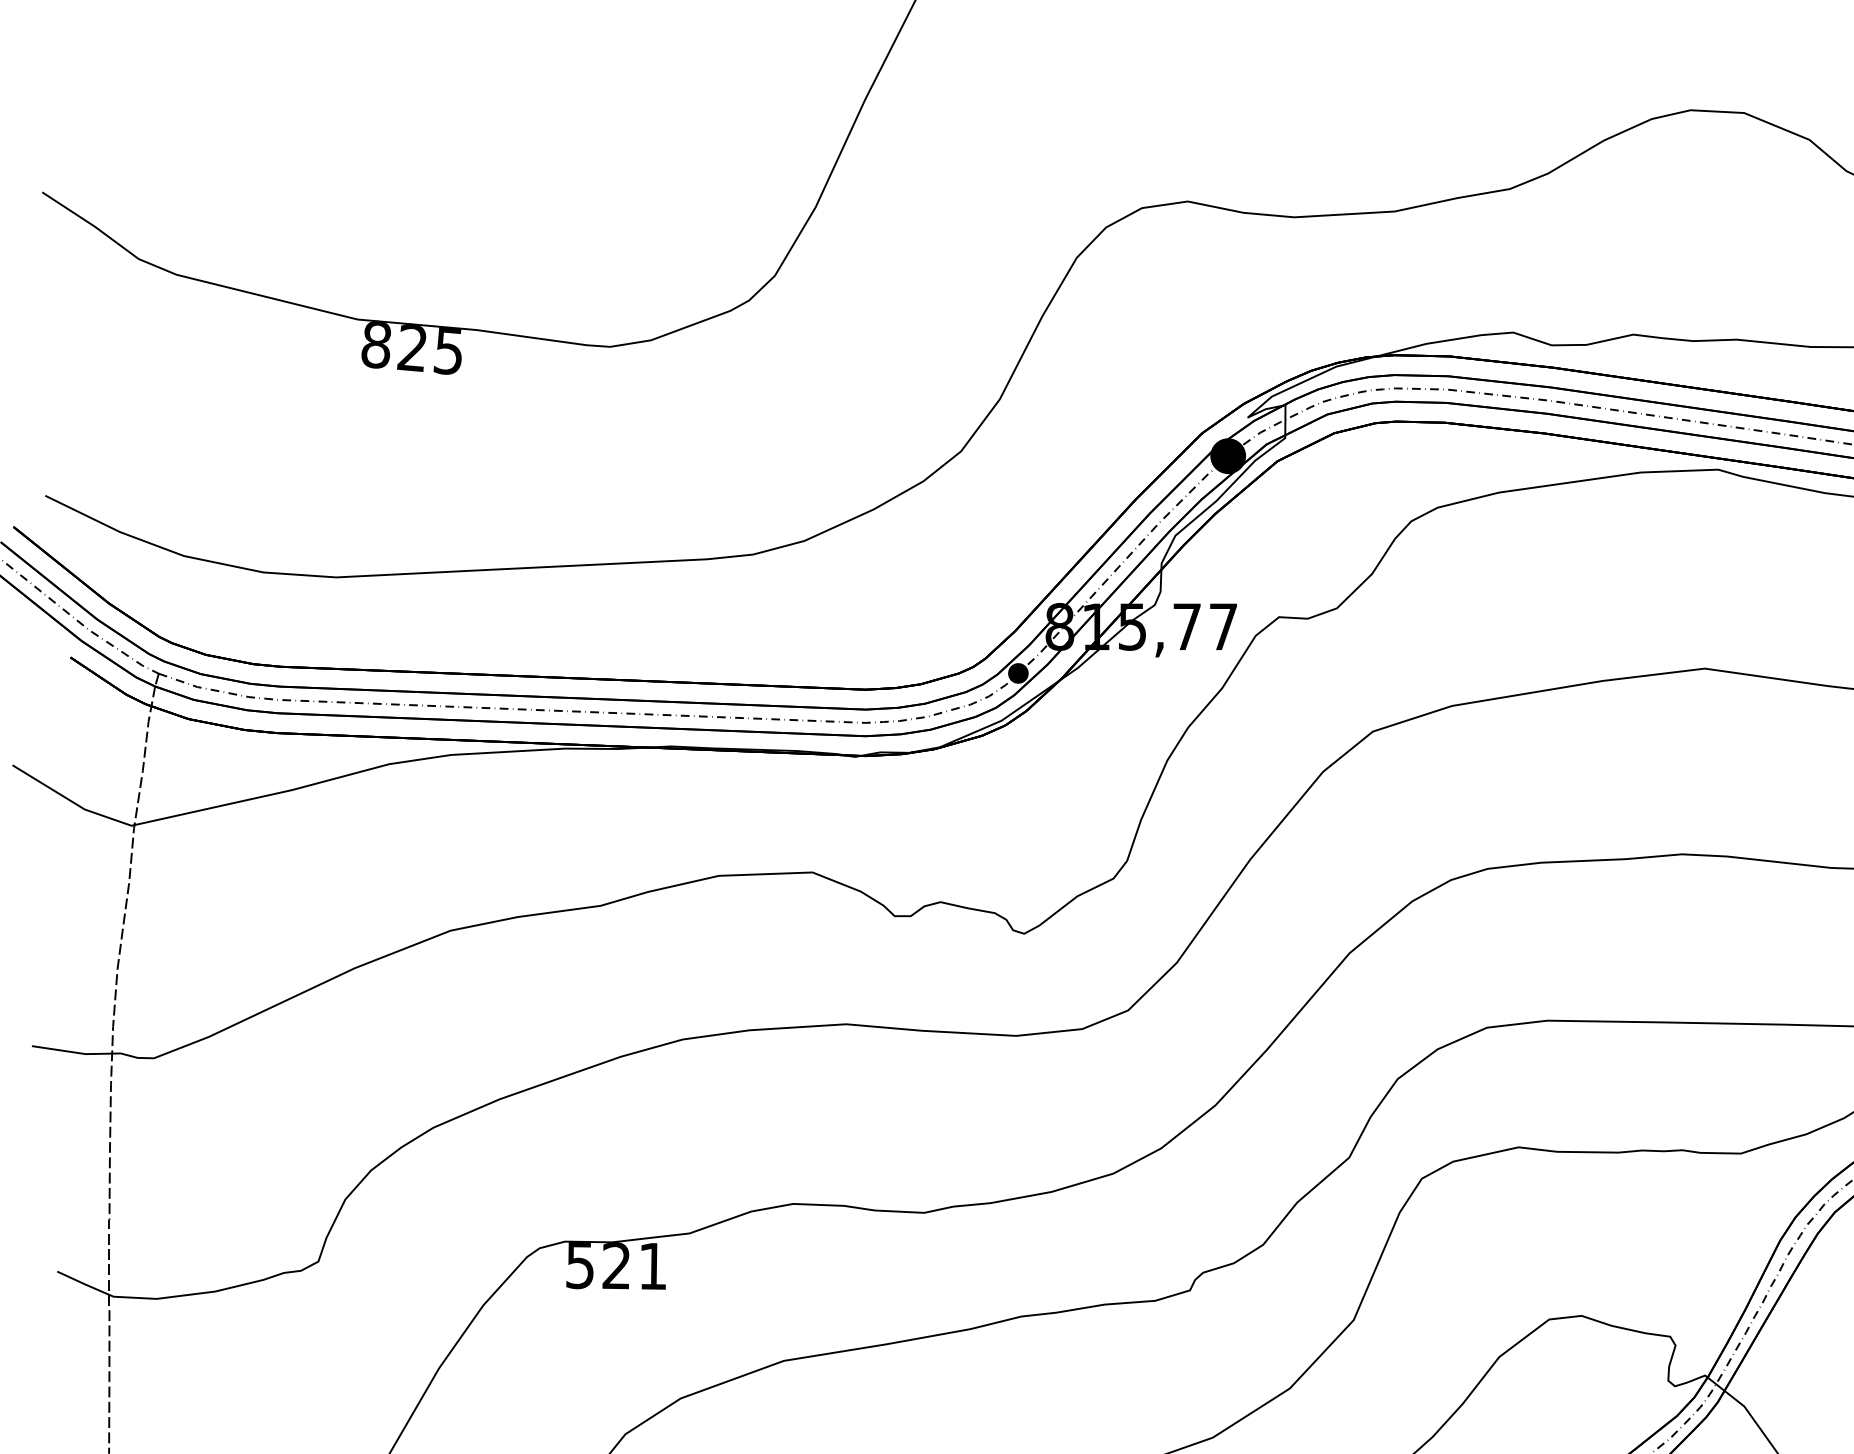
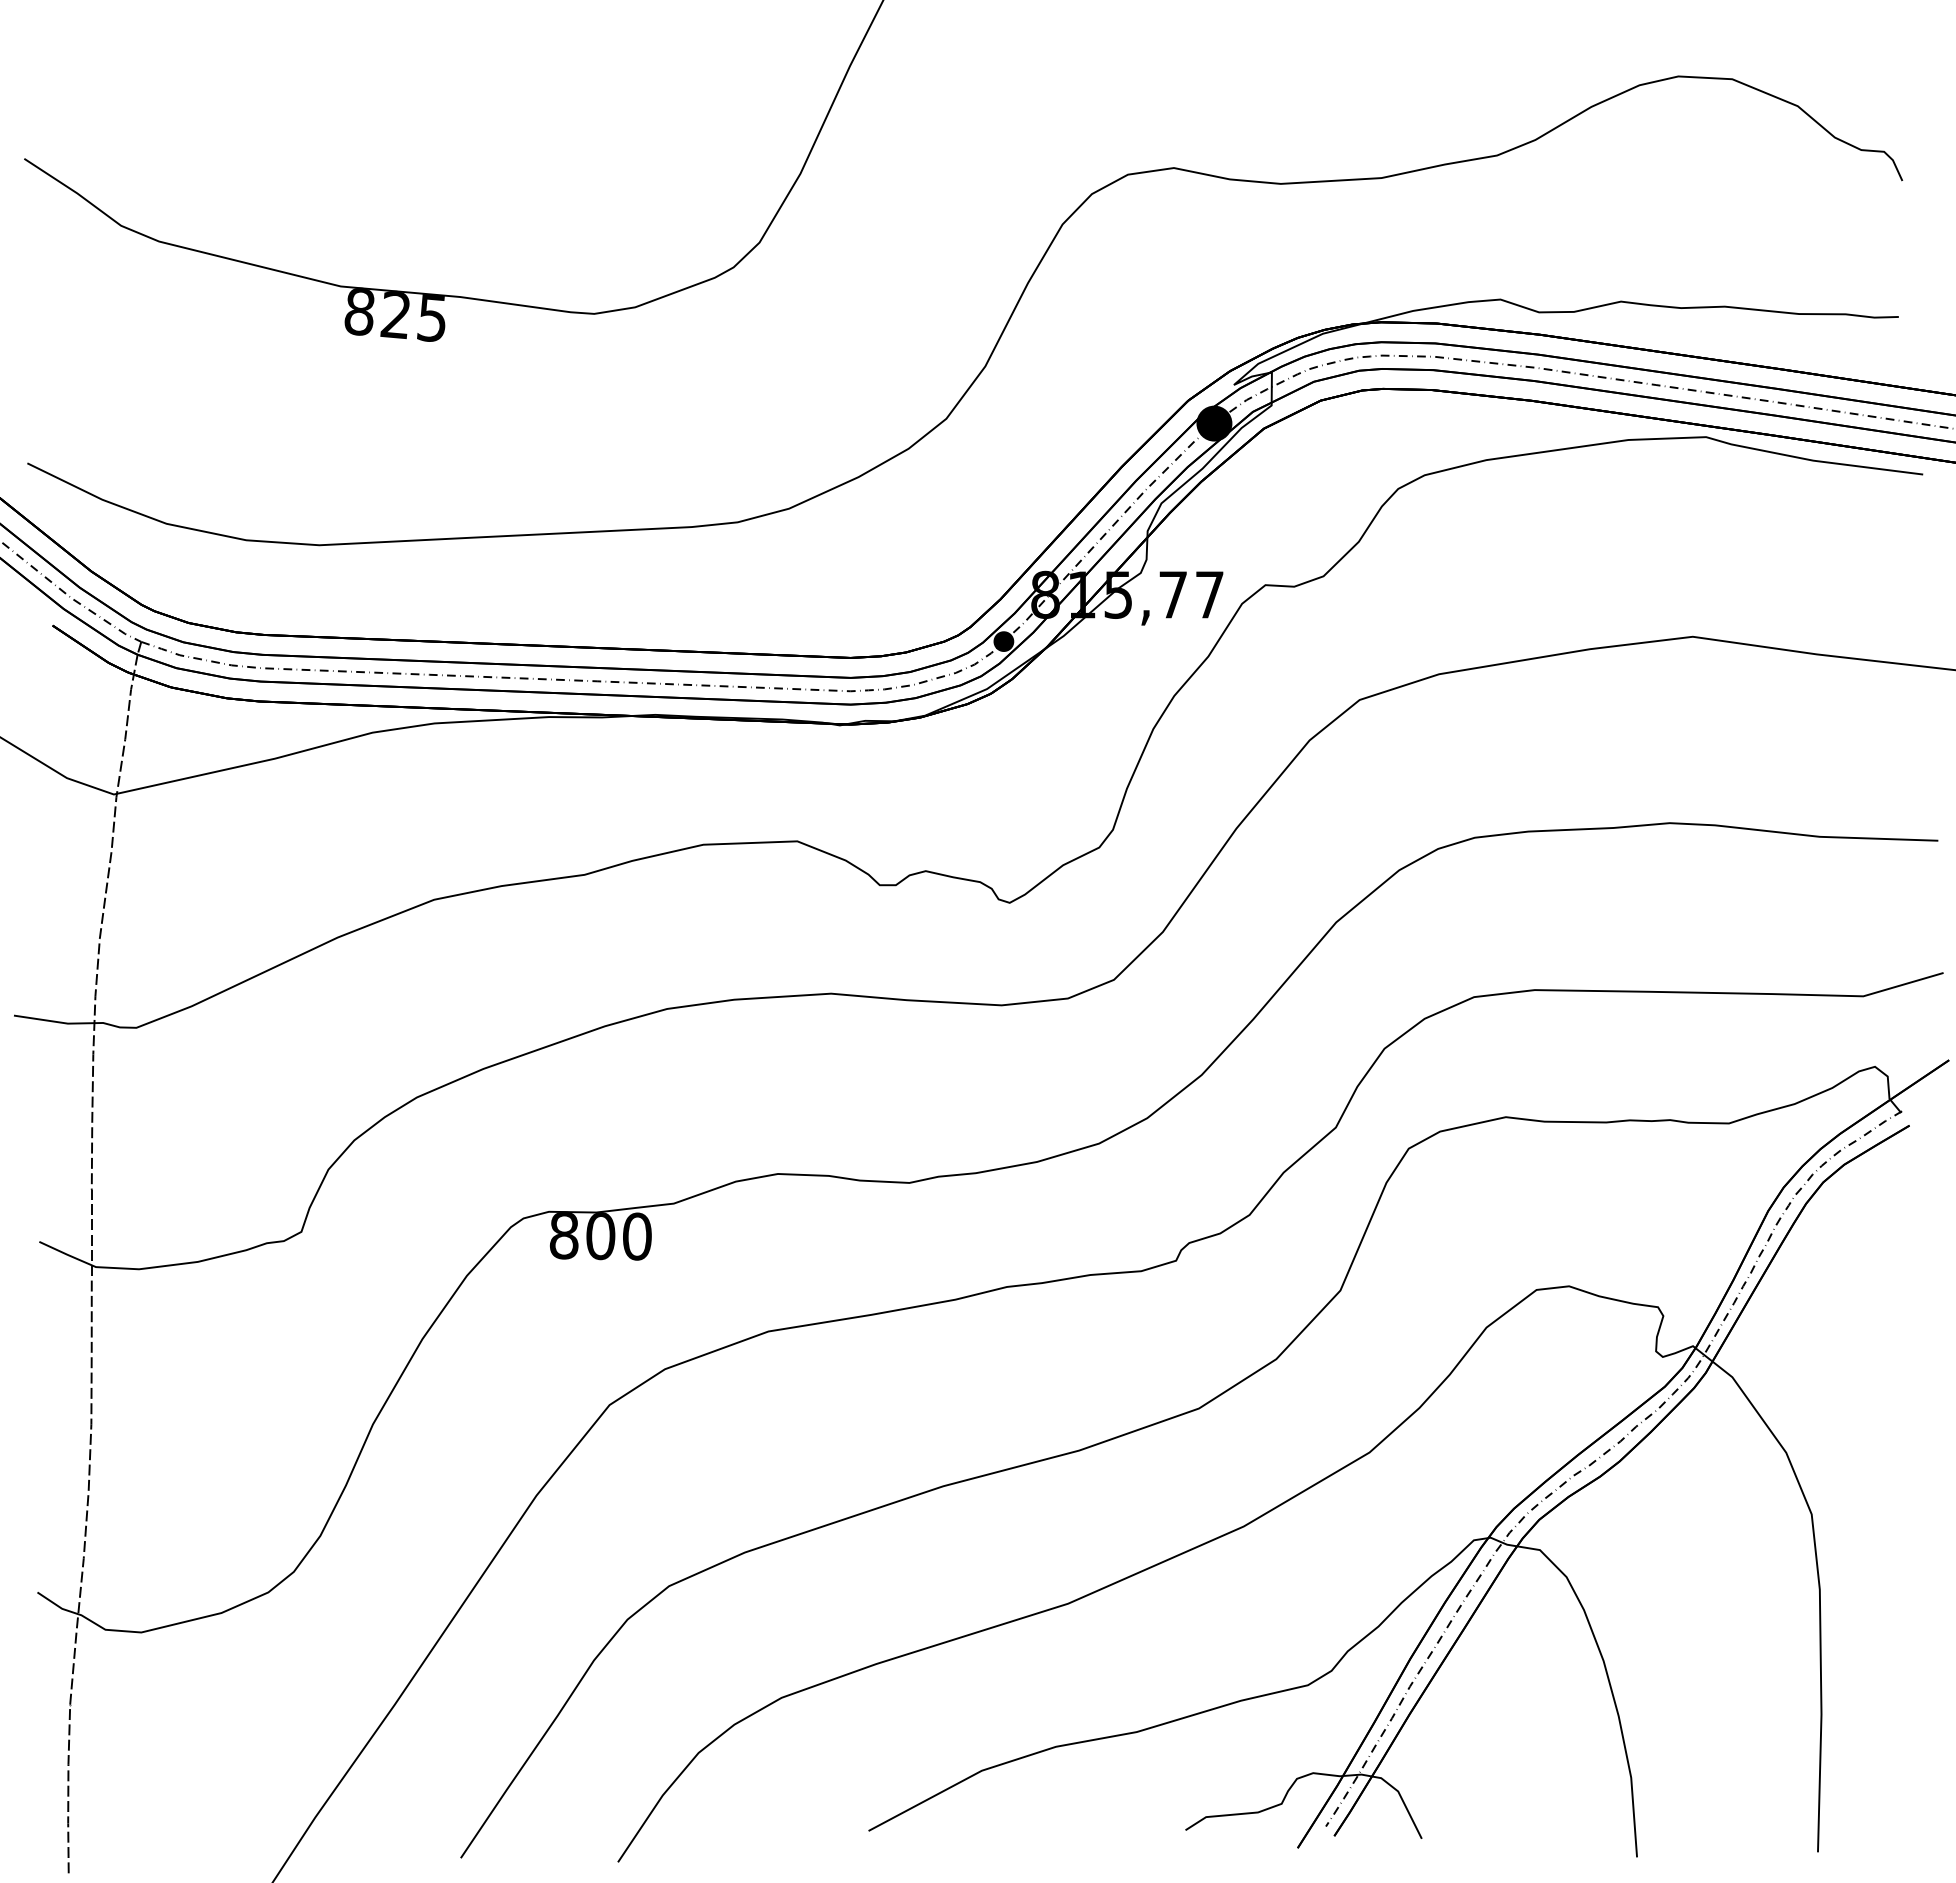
text: (616, 1266) -> (600, 1236), 521 -> 800

